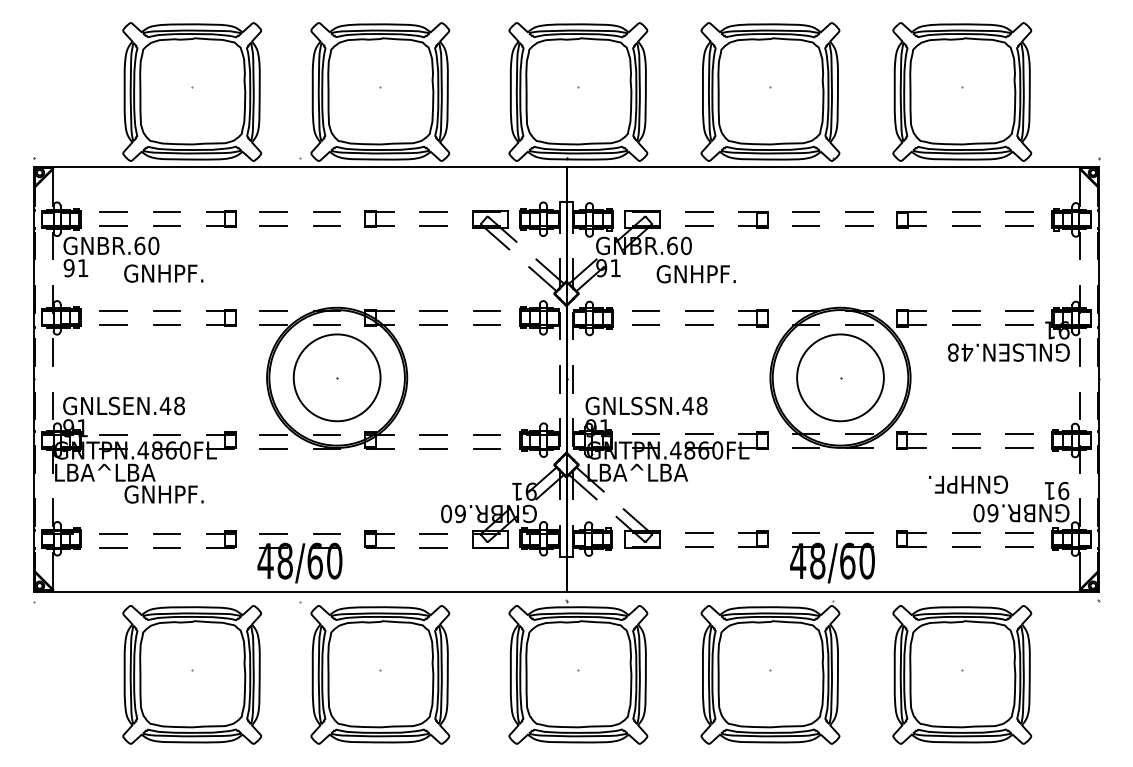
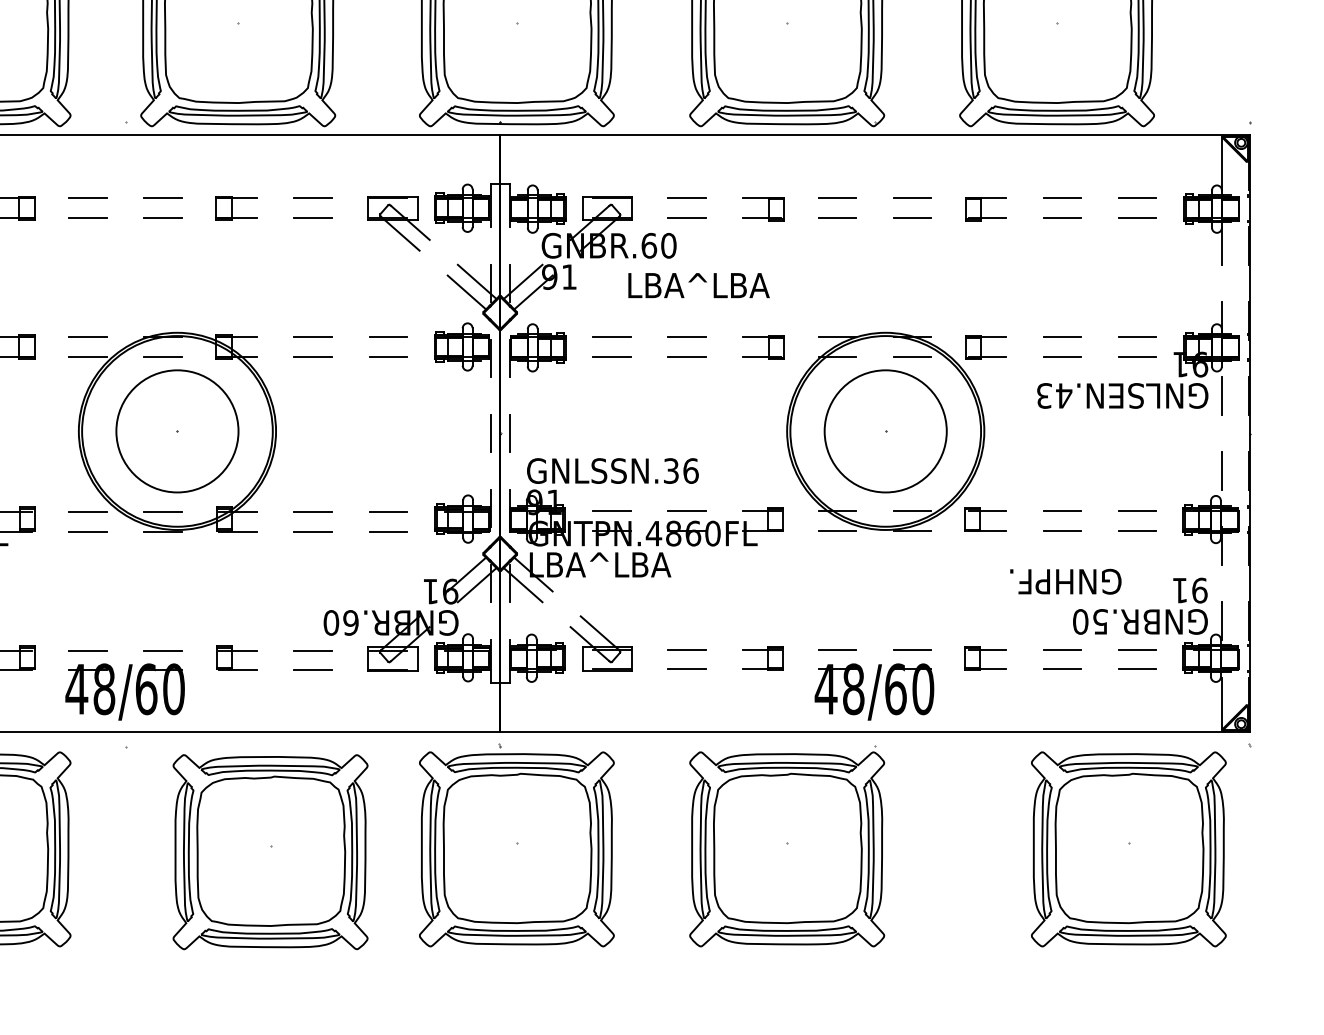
text: (706, 274) -> (697, 285), GNHPF. -> LBA^ LBA
text: (952, 352) -> (1043, 395), GNLSEN.48 -> GNLSEN.43
text: (694, 405) -> (680, 470), GNLSSN.48 -> GNLSSN.36
text: (992, 513) -> (1099, 622), GNBR.60 -> GNBR.50
part: (380, 674) -> (270, 851), moved
part: (962, 674) -> (1129, 848), moved

